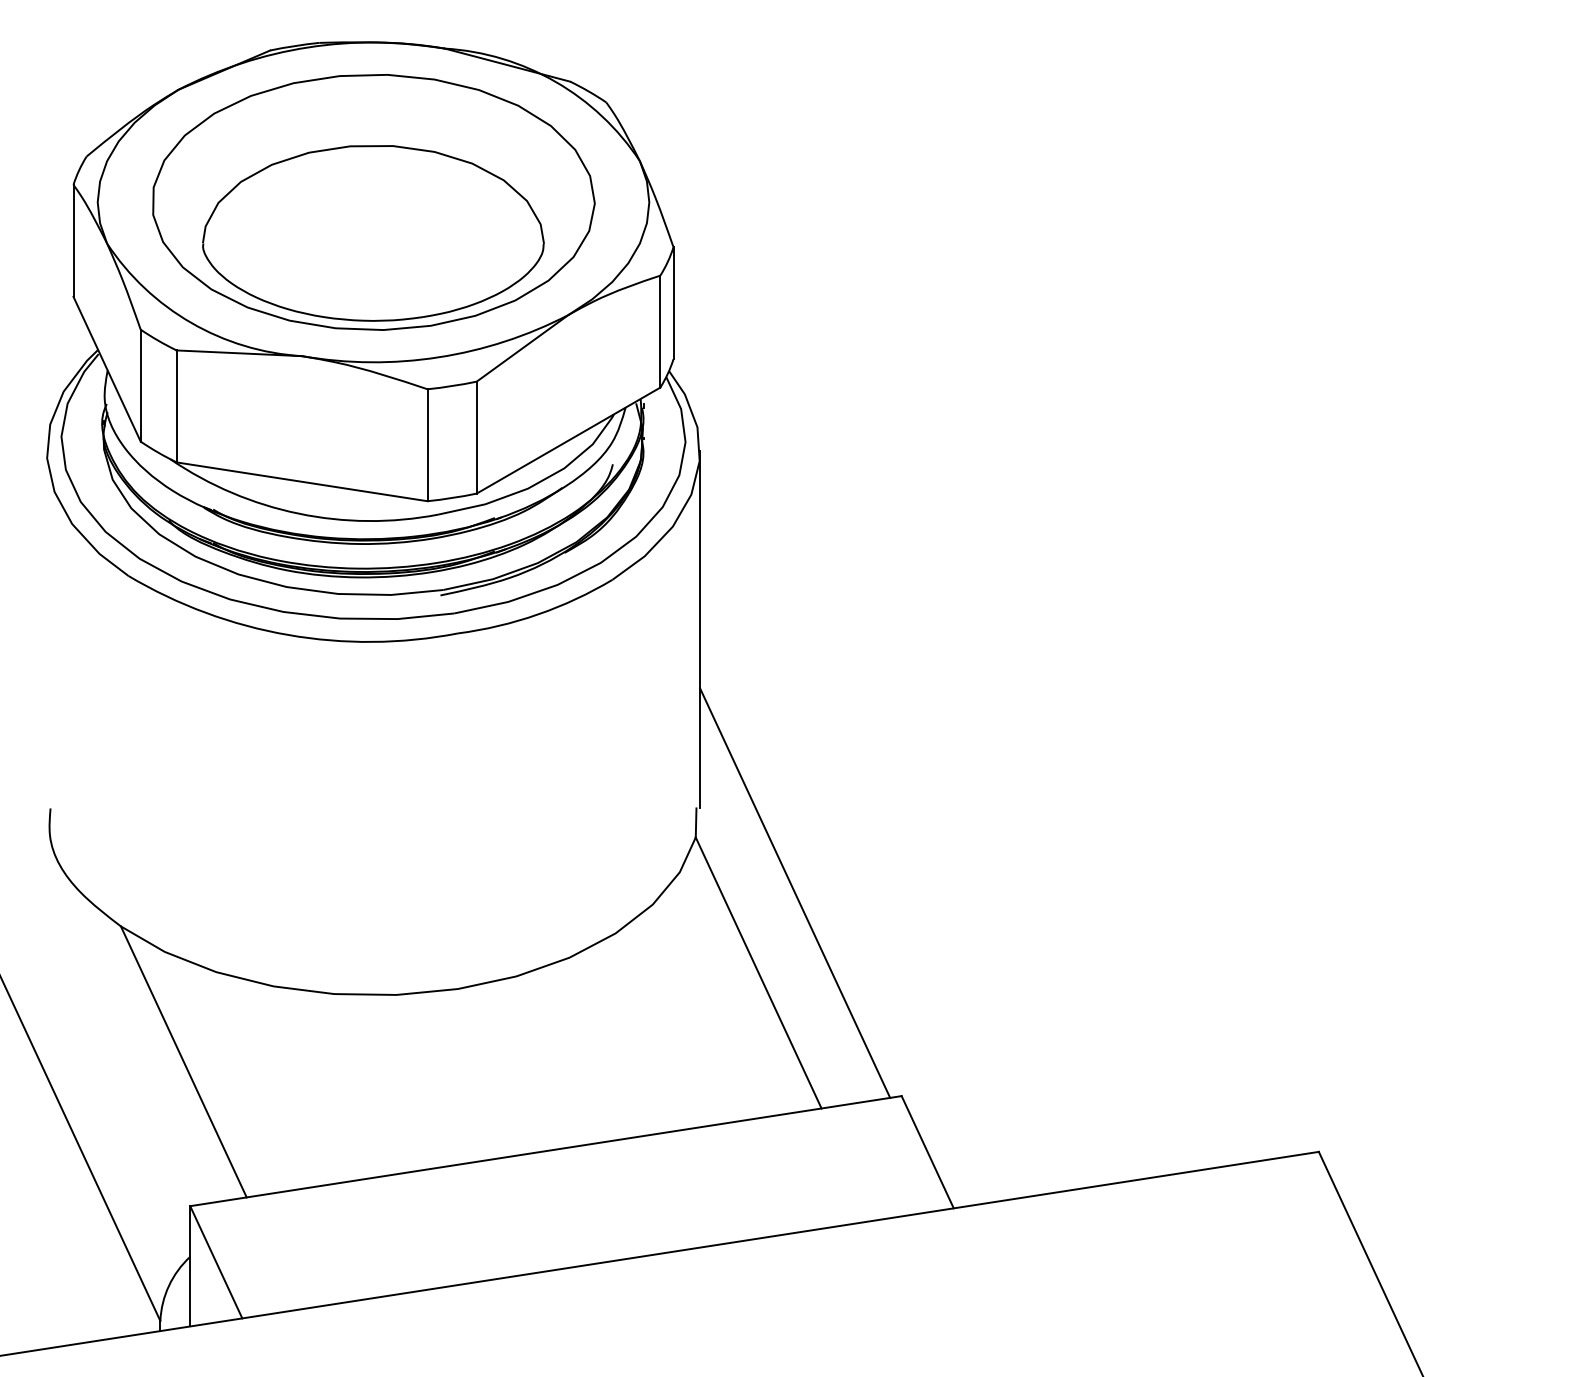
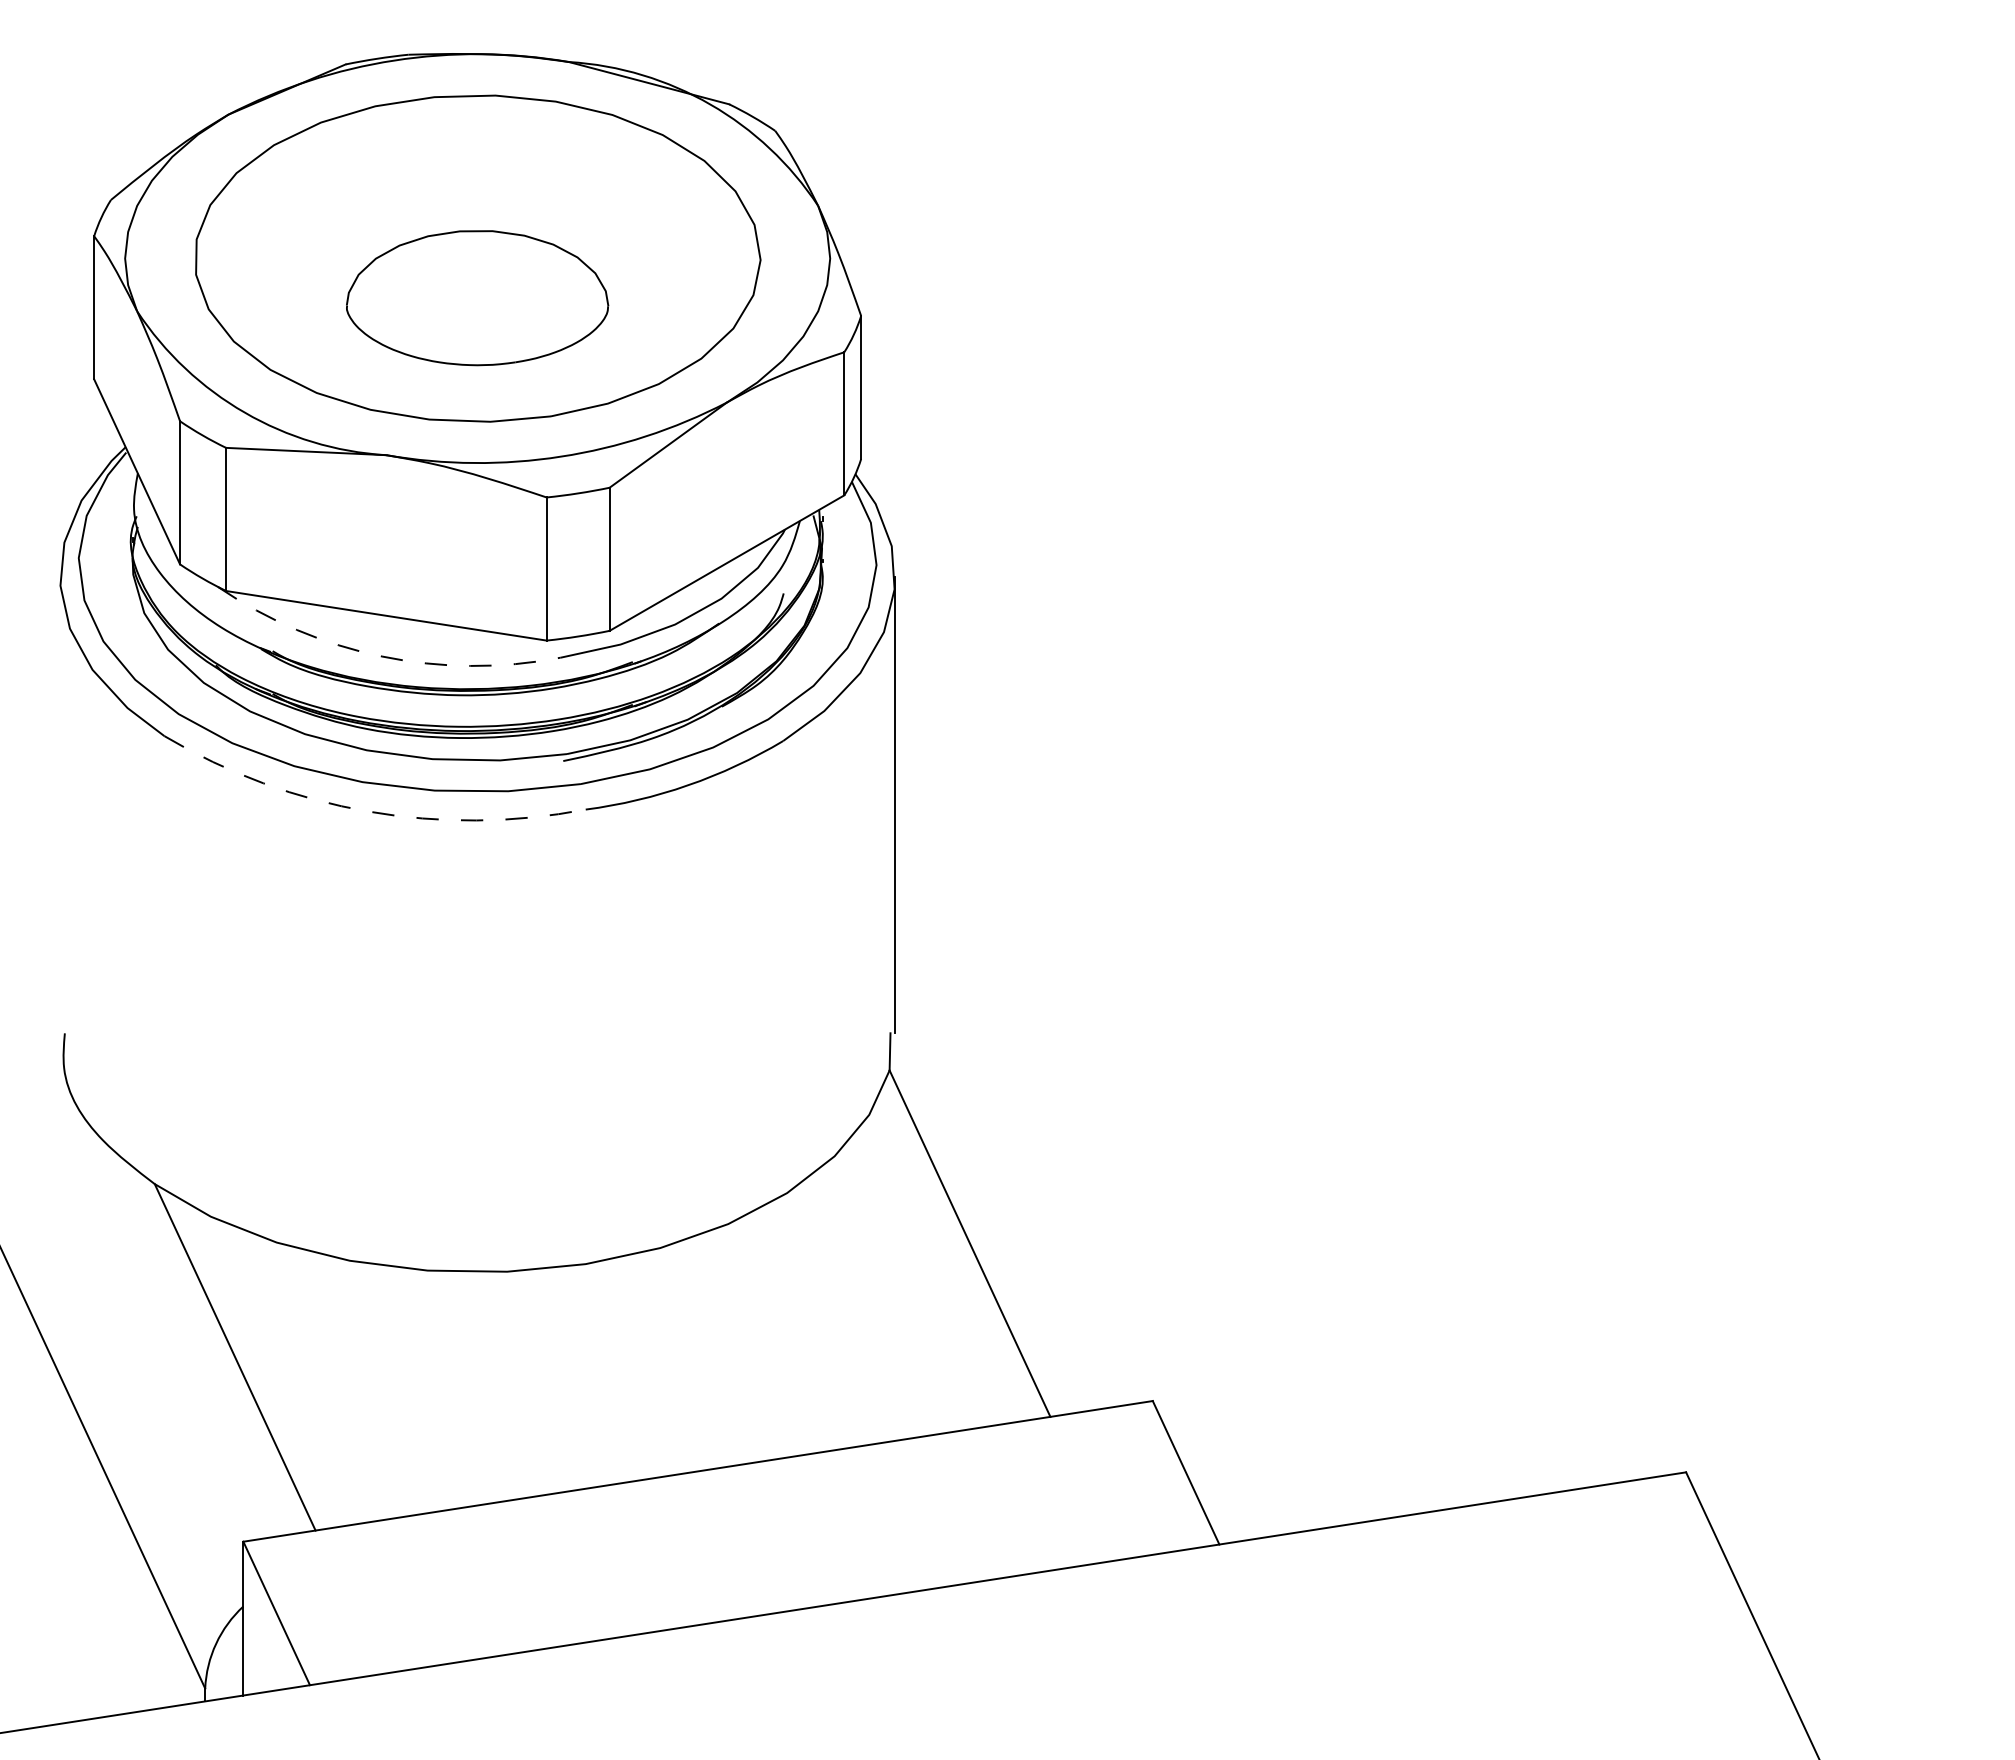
part: (373, 232) -> (477, 297), size x0.6
arc: (299, 513) -> (382, 656), solid -> dashed
arc: (288, 634) -> (368, 811), solid -> dashed
line: (795, 893) -> (1016, 1141), removed

